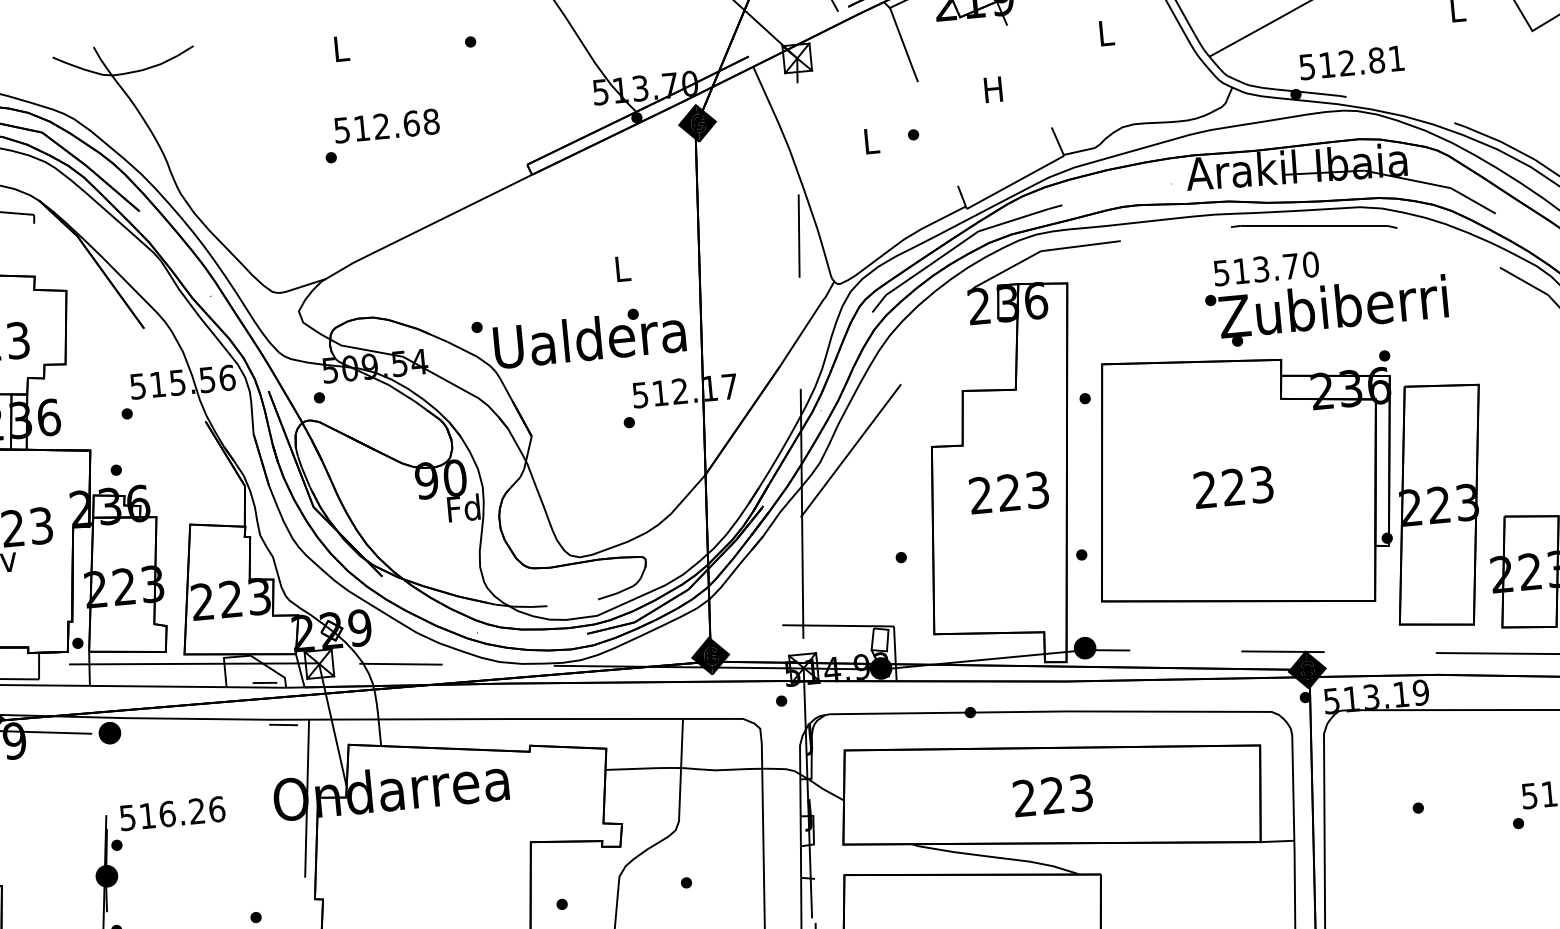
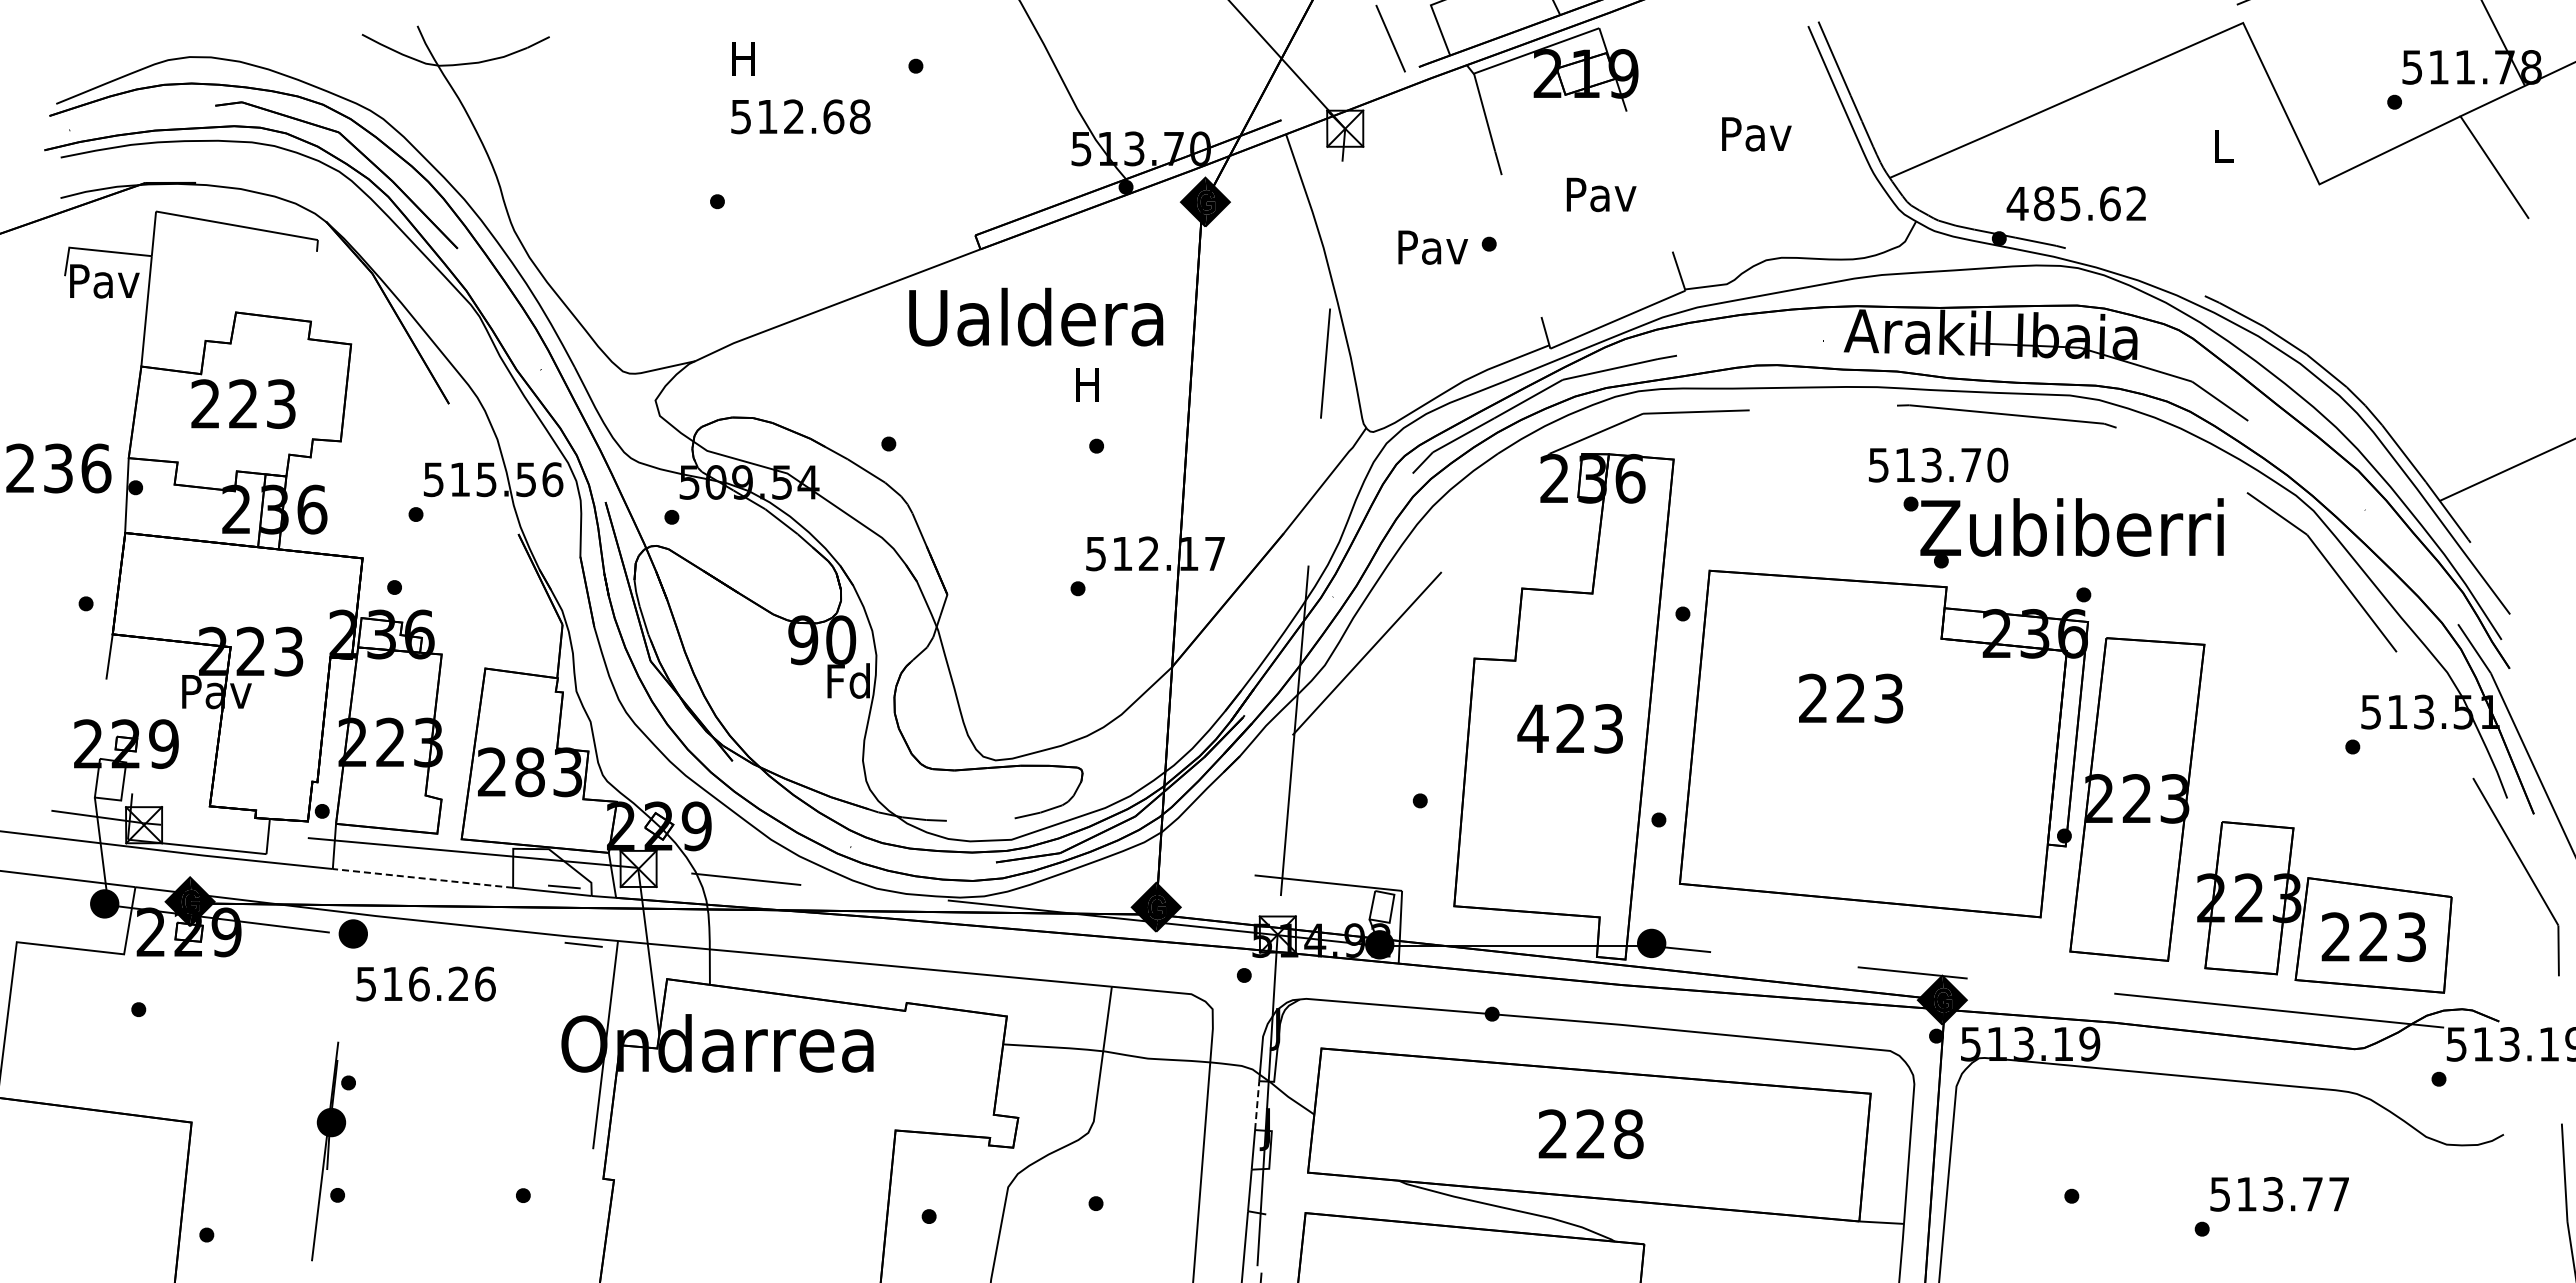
text: (1106, 33) -> (1756, 134), L -> Pav
text: (340, 48) -> (743, 58), L -> H
text: (1351, 62) -> (2076, 203), 512.81 -> 485.62
text: (994, 89) -> (1601, 194), H -> Pav
text: (386, 125) -> (800, 116), moved
text: (871, 141) -> (1433, 247), L -> Pav
text: (621, 268) -> (1087, 384), L -> H
text: (1327, 311) -> (2063, 532), moved
text: (589, 338) -> (1036, 316), moved
text: (1234, 487) -> (1851, 698), moved
text: (980, 495) -> (1532, 728), 223 -> 423
text: (230, 599) -> (529, 772), 223 -> 283
line: (157, 686) -> (421, 878), solid -> dashed
text: (1081, 793) -> (1628, 1134), 223 -> 228
line: (800, 797) -> (1257, 1105), solid -> dashed
text: (172, 813) -> (425, 983), moved

